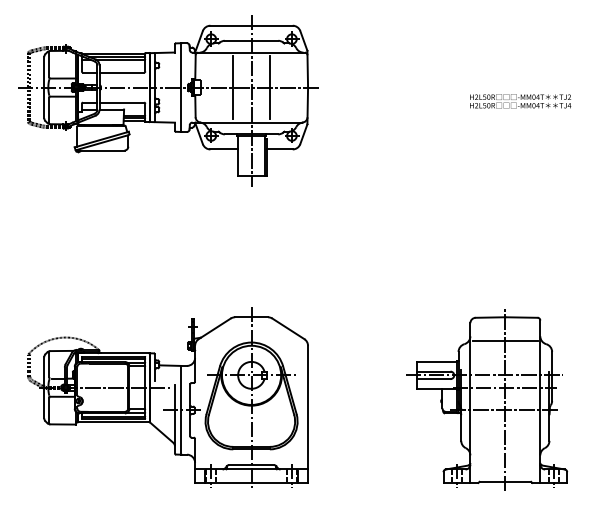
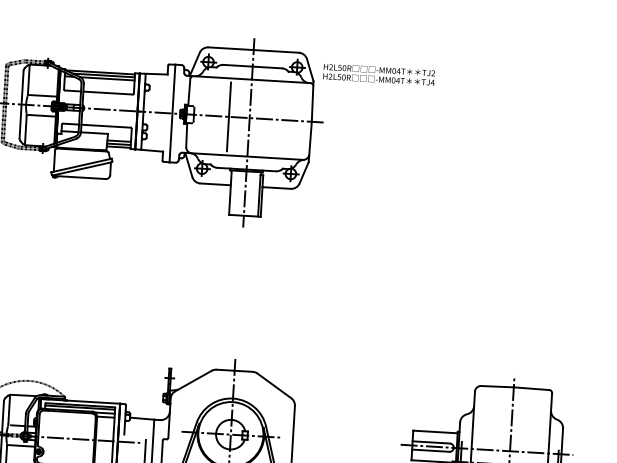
line: (270, 87) -> (270, 119), removed
text: (520, 101) -> (379, 74), moved
line: (505, 341) -> (512, 414), removed

